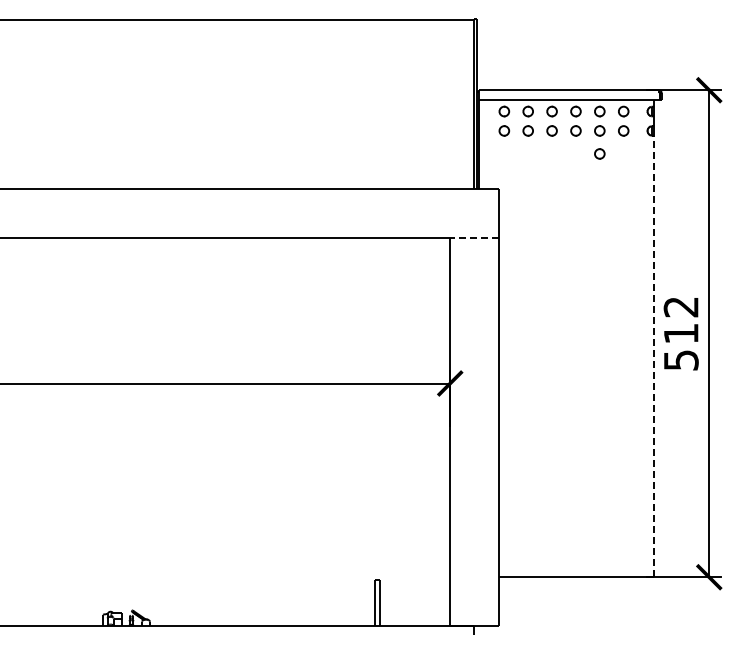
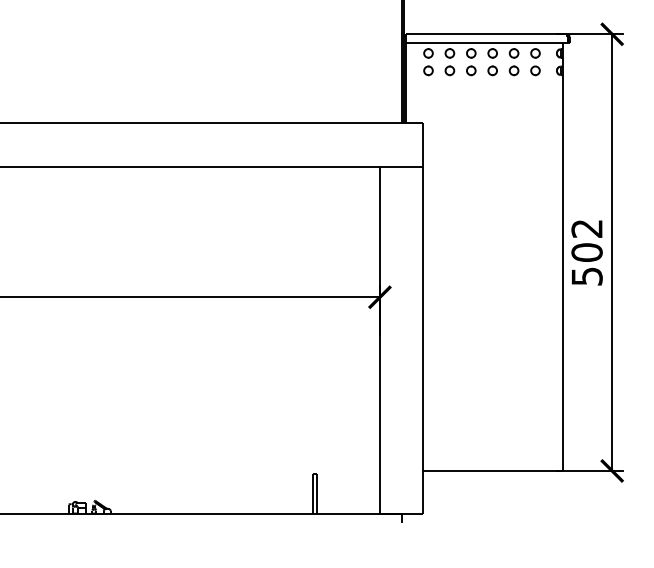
part: (599, 153) -> (513, 91), removed
line: (473, 237) -> (400, 166), dashed -> solid
text: (680, 333) -> (586, 252), 512 -> 502
line: (653, 356) -> (562, 273), dashed -> solid

